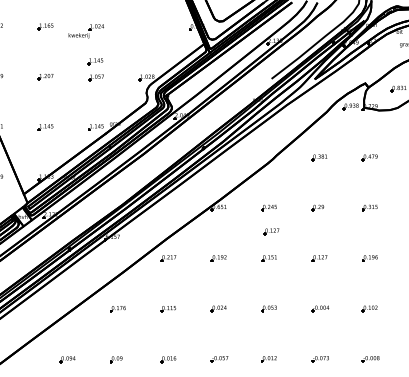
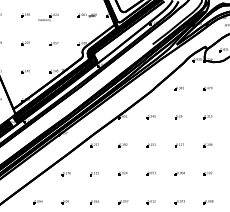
part: (153, 27) -> (86, 15), added
part: (95, 61) -> (53, 34), removed
part: (271, 232) -> (152, 130), removed

